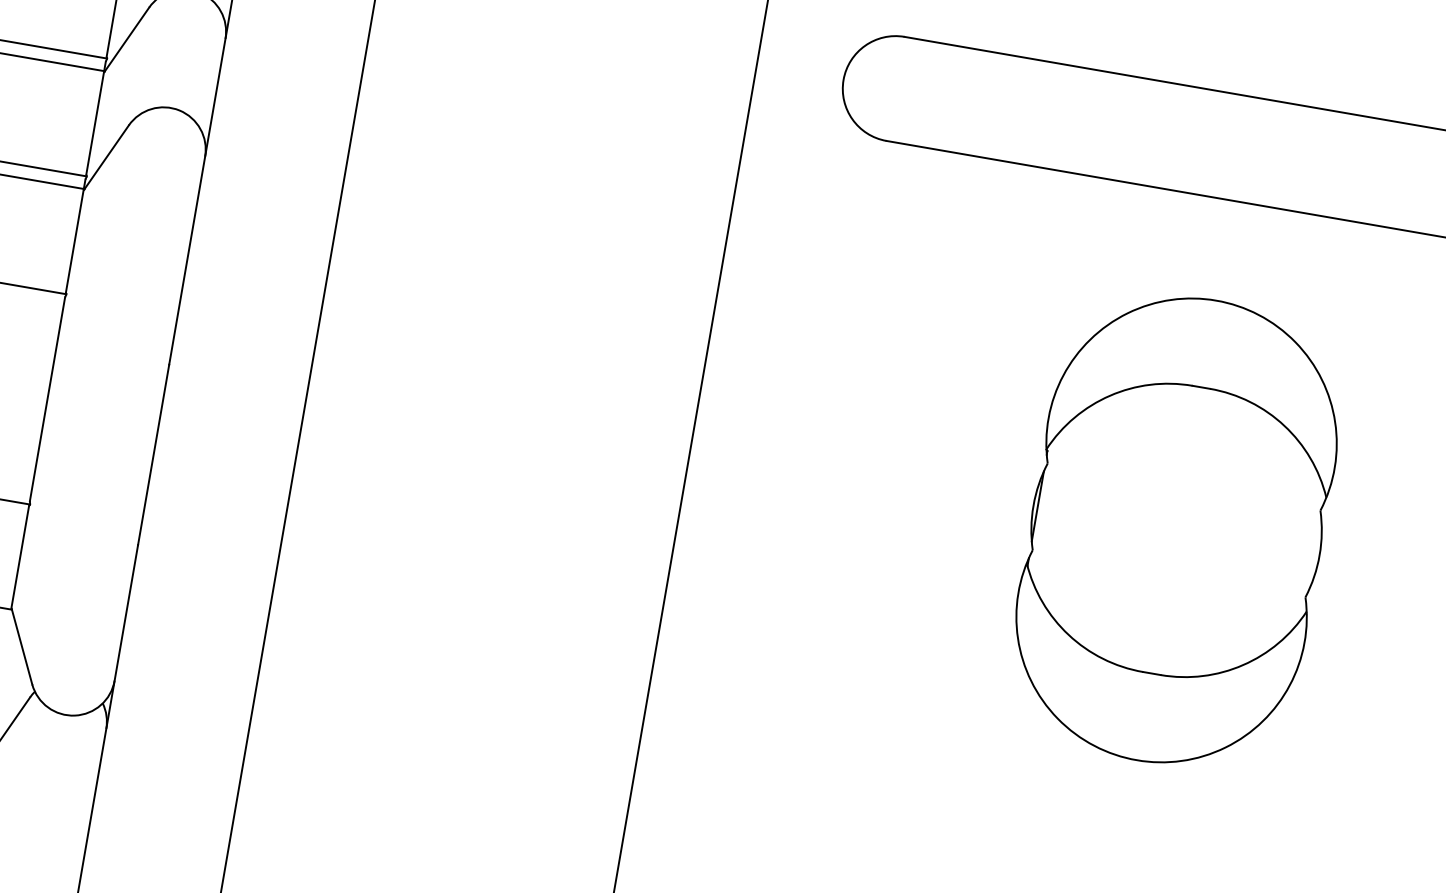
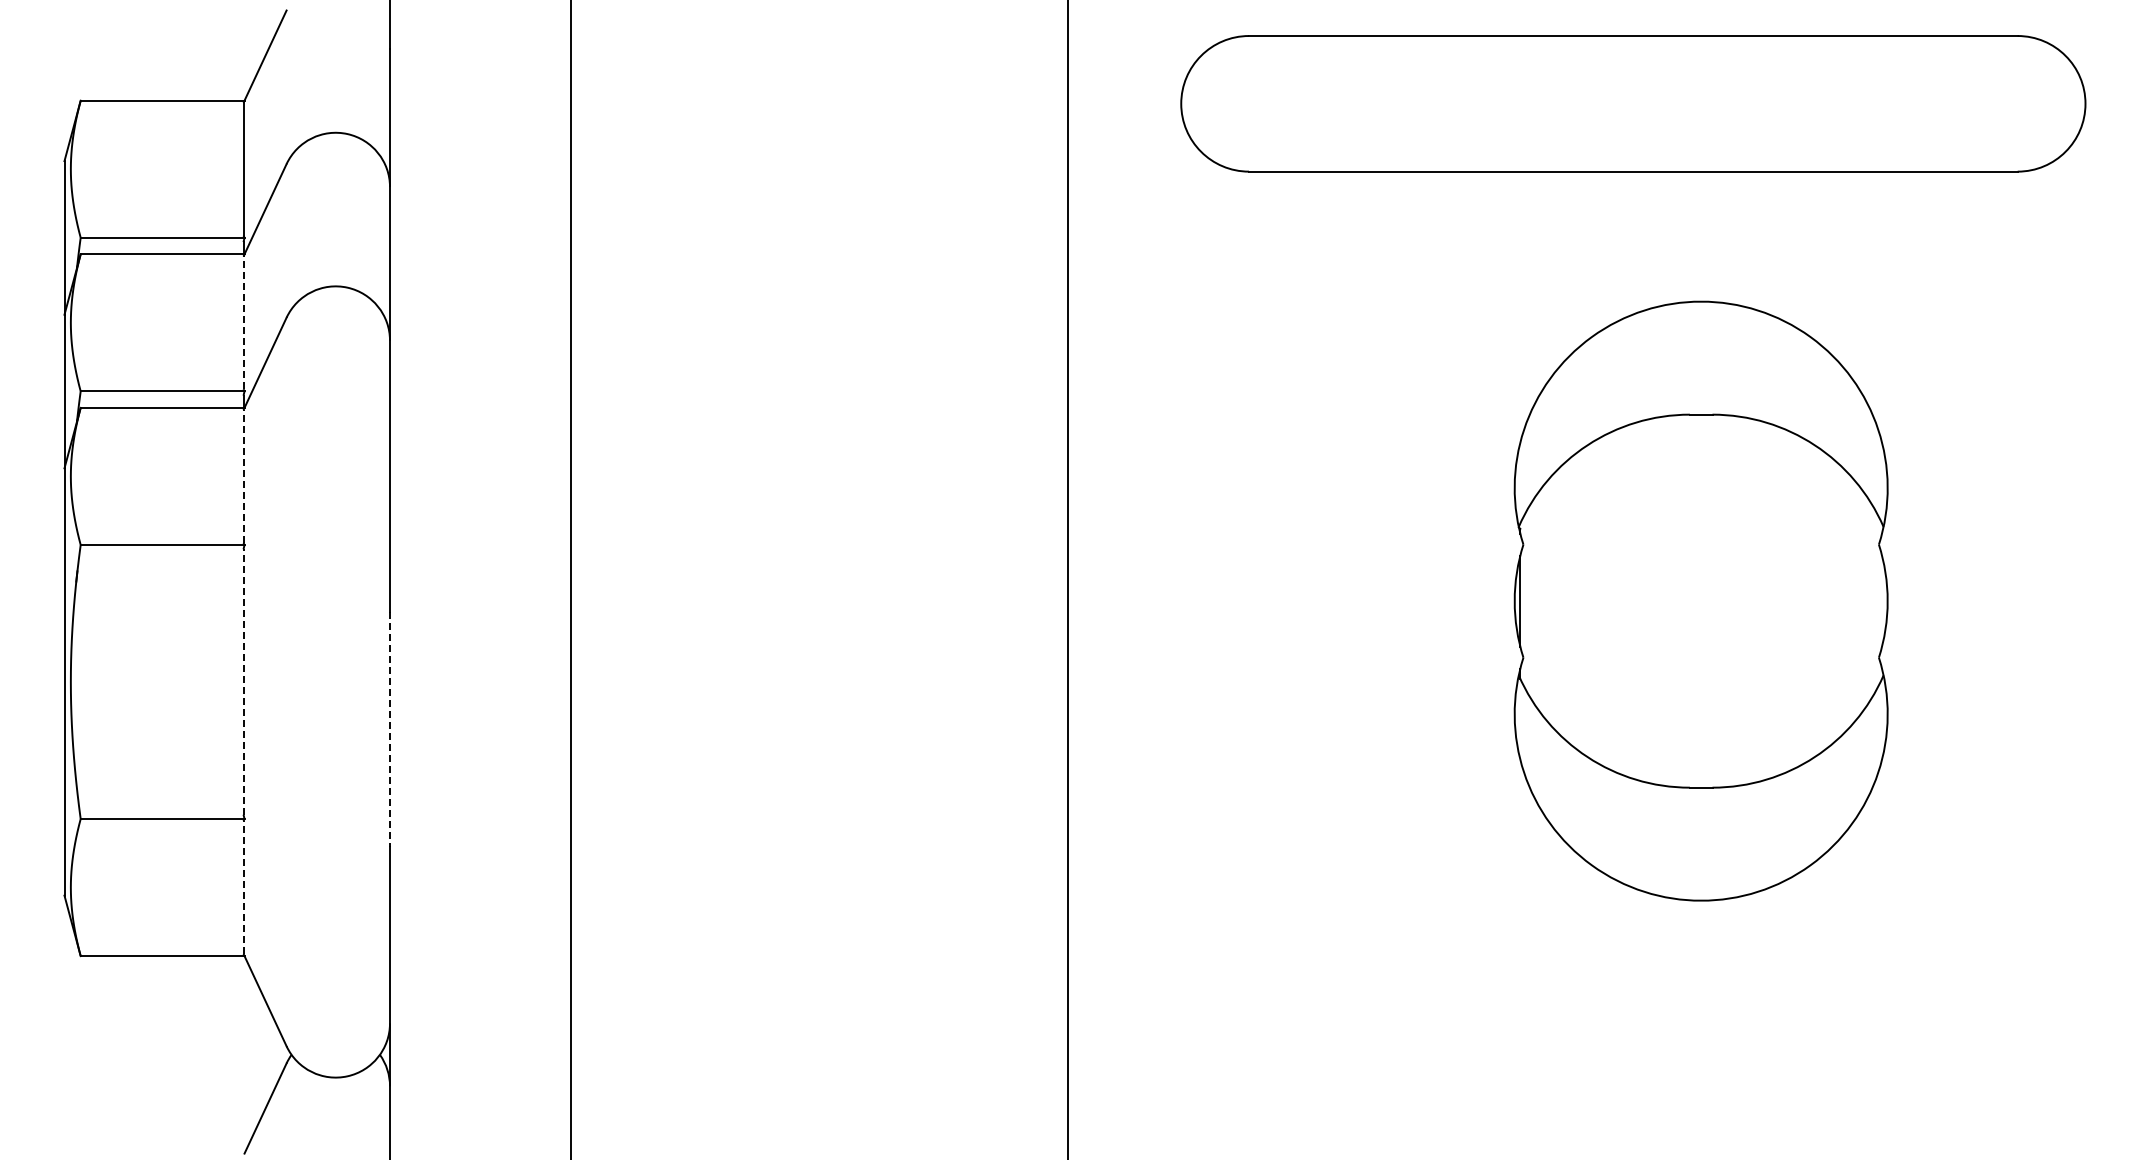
line: (95, 123) -> (243, 322), solid -> dashed
line: (74, 240) -> (243, 475), solid -> dashed
line: (47, 399) -> (243, 682), solid -> dashed
line: (153, 455) -> (390, 729), solid -> dashed
line: (20, 556) -> (243, 887), solid -> dashed

